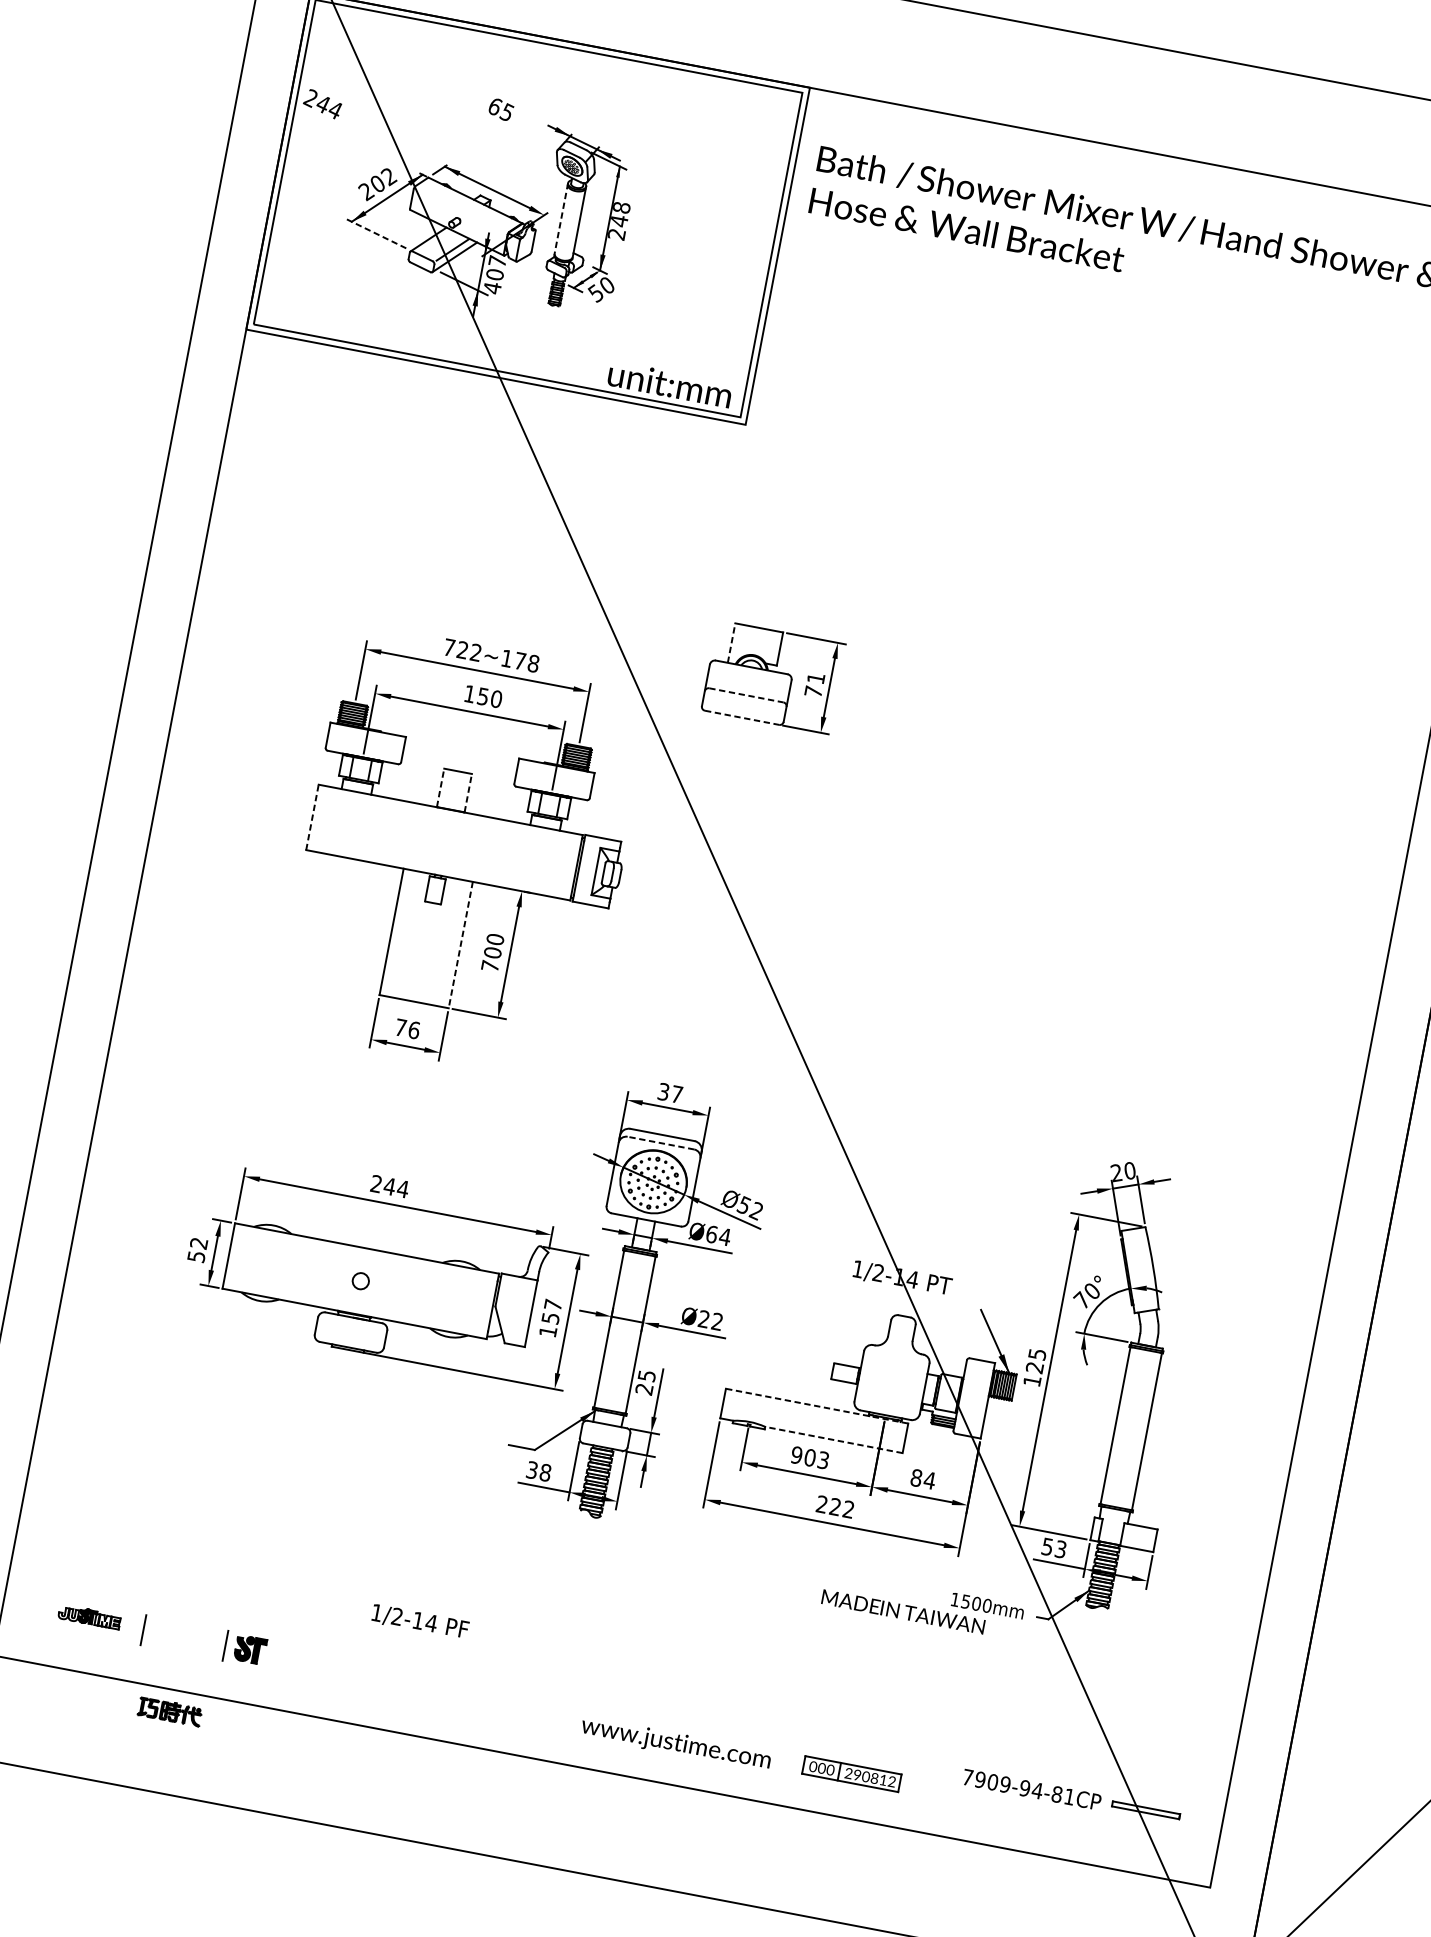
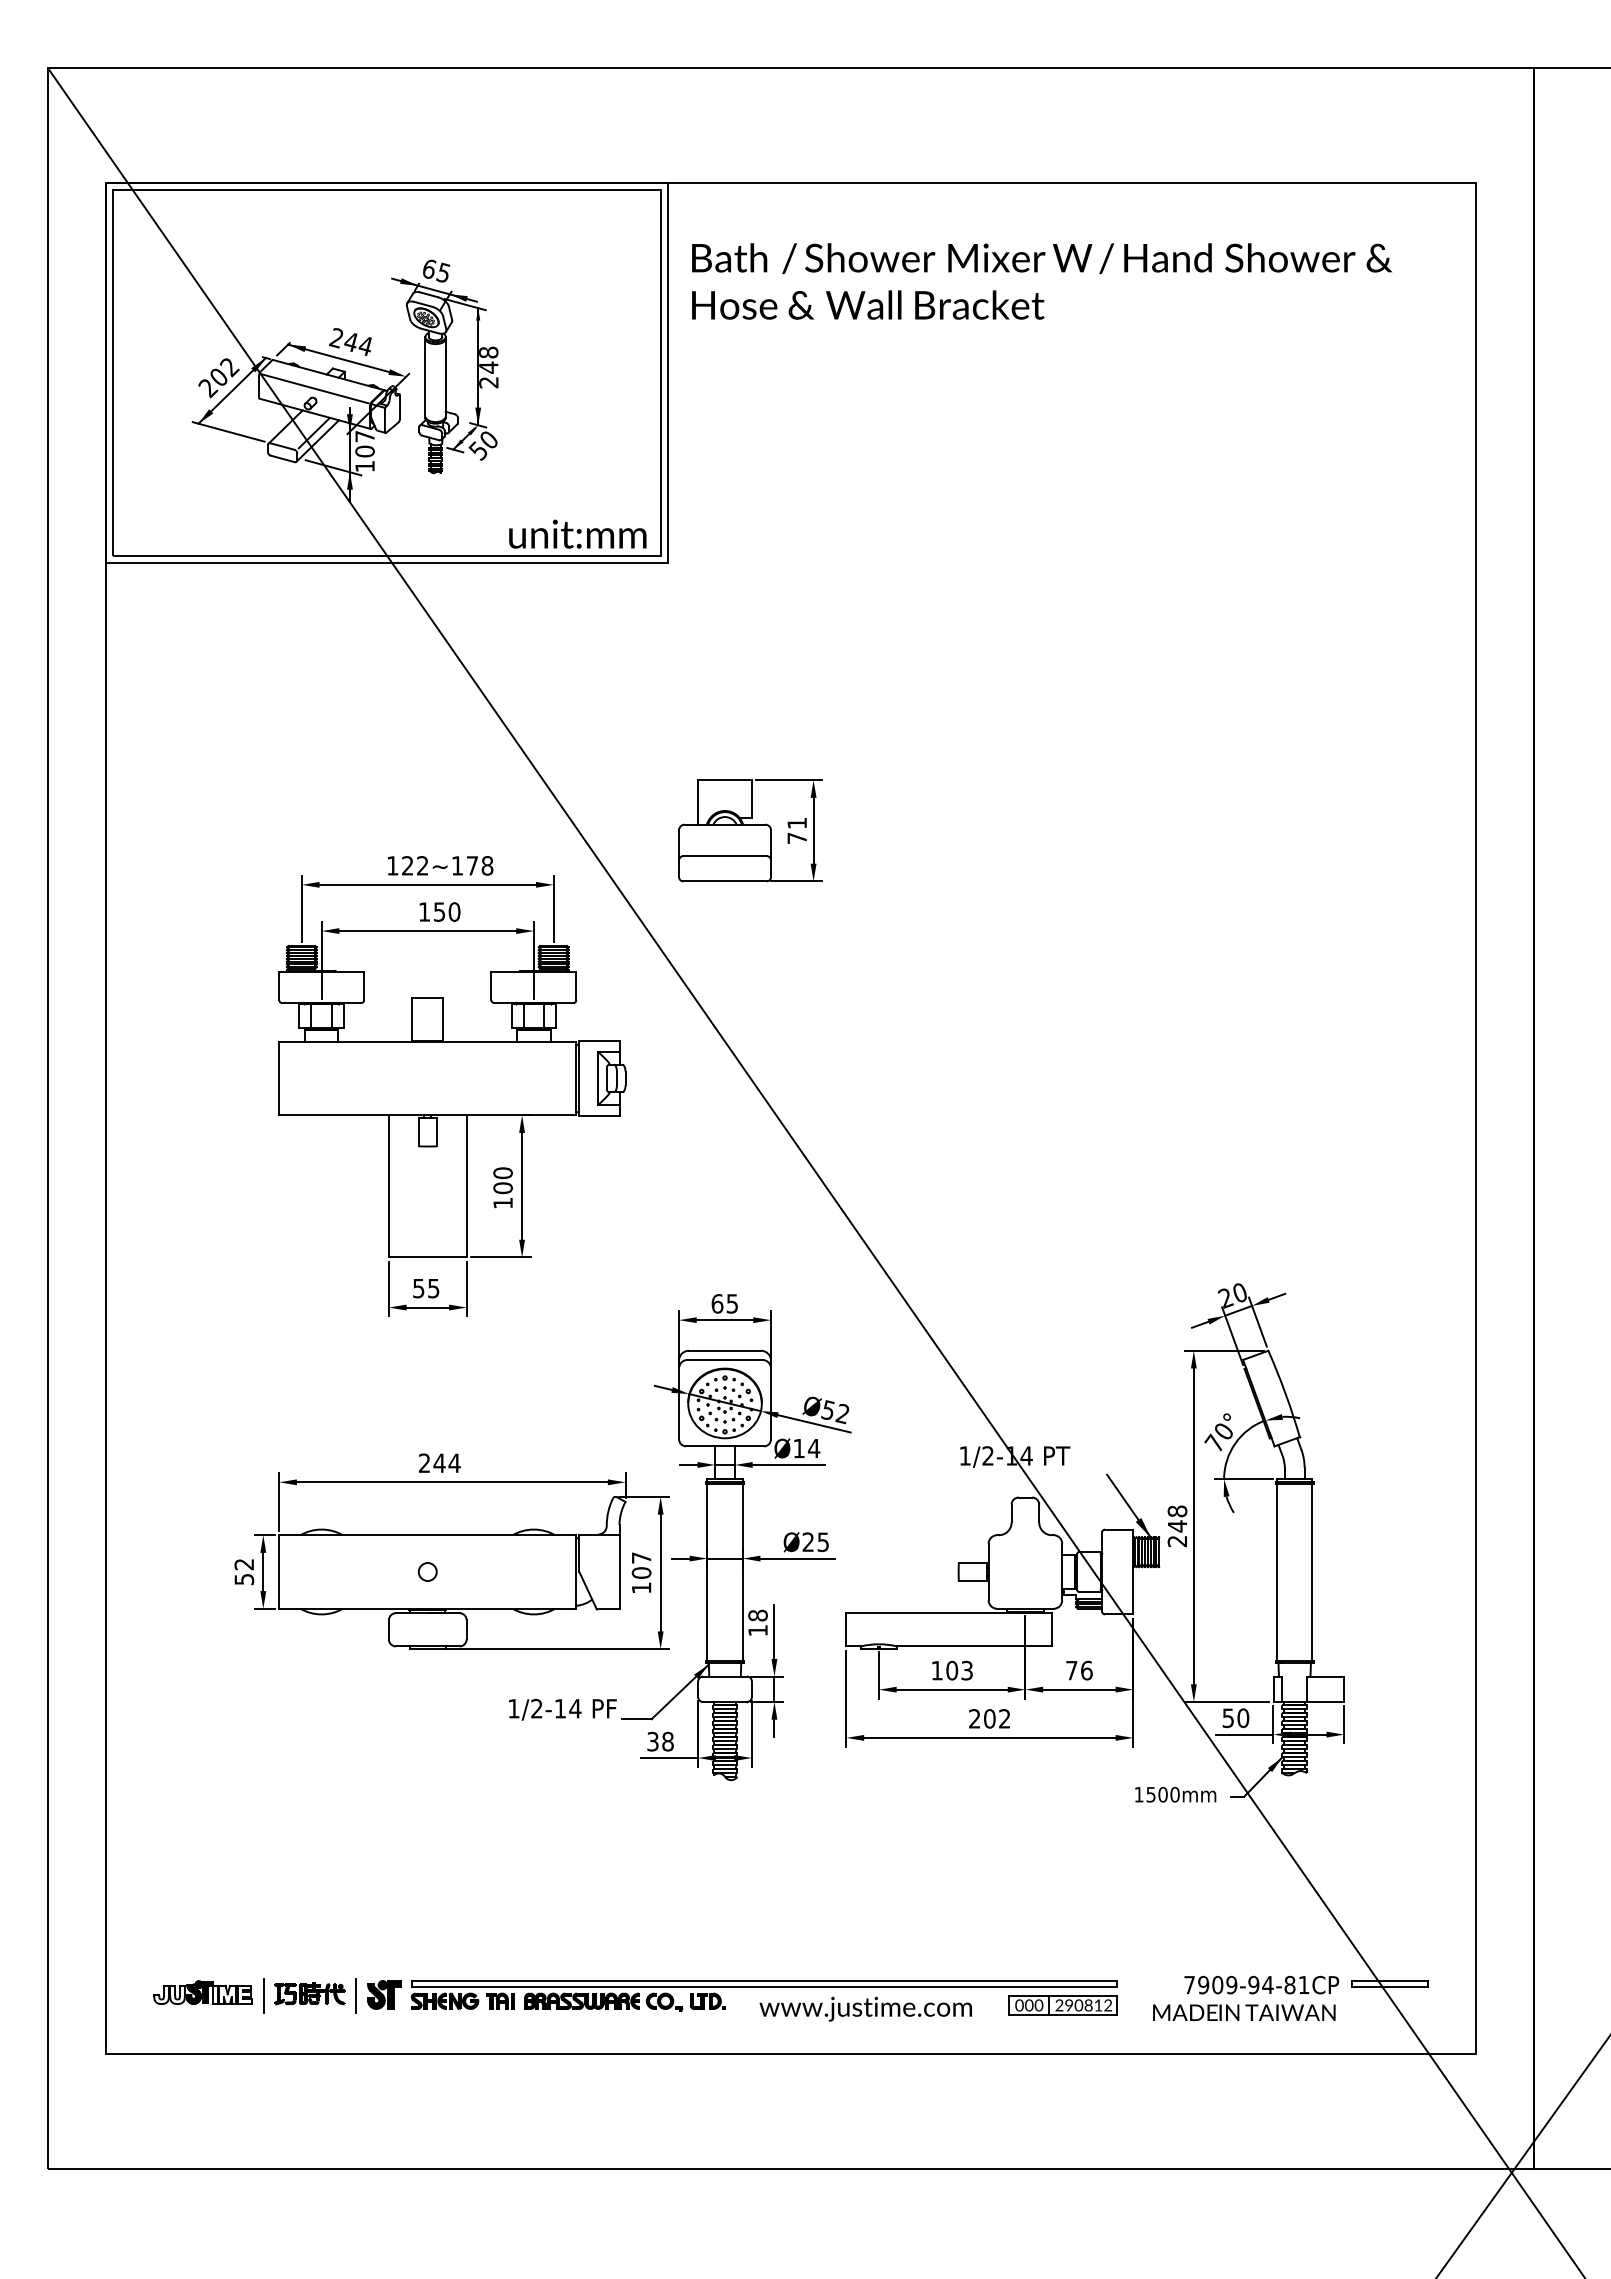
text: (322, 103) -> (350, 341), moved
text: (501, 109) -> (436, 270), moved
line: (460, 210) -> (314, 388), added
line: (561, 219) -> (425, 377), dashed -> solid
line: (377, 234) -> (229, 432), dashed -> solid
text: (492, 287) -> (364, 466), 407 -> 107
line: (732, 642) -> (698, 801), dashed -> solid
text: (449, 647) -> (392, 865), 722~178 -> 122~178
line: (746, 695) -> (725, 856), dashed -> solid
line: (742, 717) -> (725, 881), dashed -> solid
line: (440, 787) -> (412, 1019), dashed -> solid
line: (468, 792) -> (443, 1019), dashed -> solid
line: (312, 817) -> (279, 1078), dashed -> solid
line: (460, 945) -> (466, 1186), dashed -> solid
text: (489, 965) -> (502, 1202), 700 -> 100
text: (407, 1029) -> (426, 1288), 76 -> 55
text: (670, 1092) -> (724, 1303), 37 -> 65
line: (660, 1142) -> (724, 1359), dashed -> solid
text: (712, 1234) -> (799, 1448), Ø64 -> Ø14
text: (550, 1317) -> (641, 1572), 157 -> 107
text: (716, 1321) -> (822, 1542), Ø22 -> Ø25
text: (1034, 1367) -> (1177, 1526), 125 -> 248
text: (645, 1381) -> (757, 1622), 25 -> 18
line: (817, 1406) -> (949, 1613), dashed -> solid
line: (833, 1439) -> (973, 1646), dashed -> solid
text: (796, 1455) -> (936, 1670), 903 -> 103
text: (923, 1479) -> (1079, 1670), 84 -> 76
text: (835, 1506) -> (989, 1718), 222 -> 202
text: (1060, 1549) -> (1243, 1718), 53 -> 50
text: (903, 1611) -> (1244, 2012), moved
part: (89, 1616) -> (202, 1992), size x1.43
text: (419, 1621) -> (562, 1709), moved
part: (588, 1707) -> (763, 1987), added
part: (169, 1711) -> (309, 1993), moved

